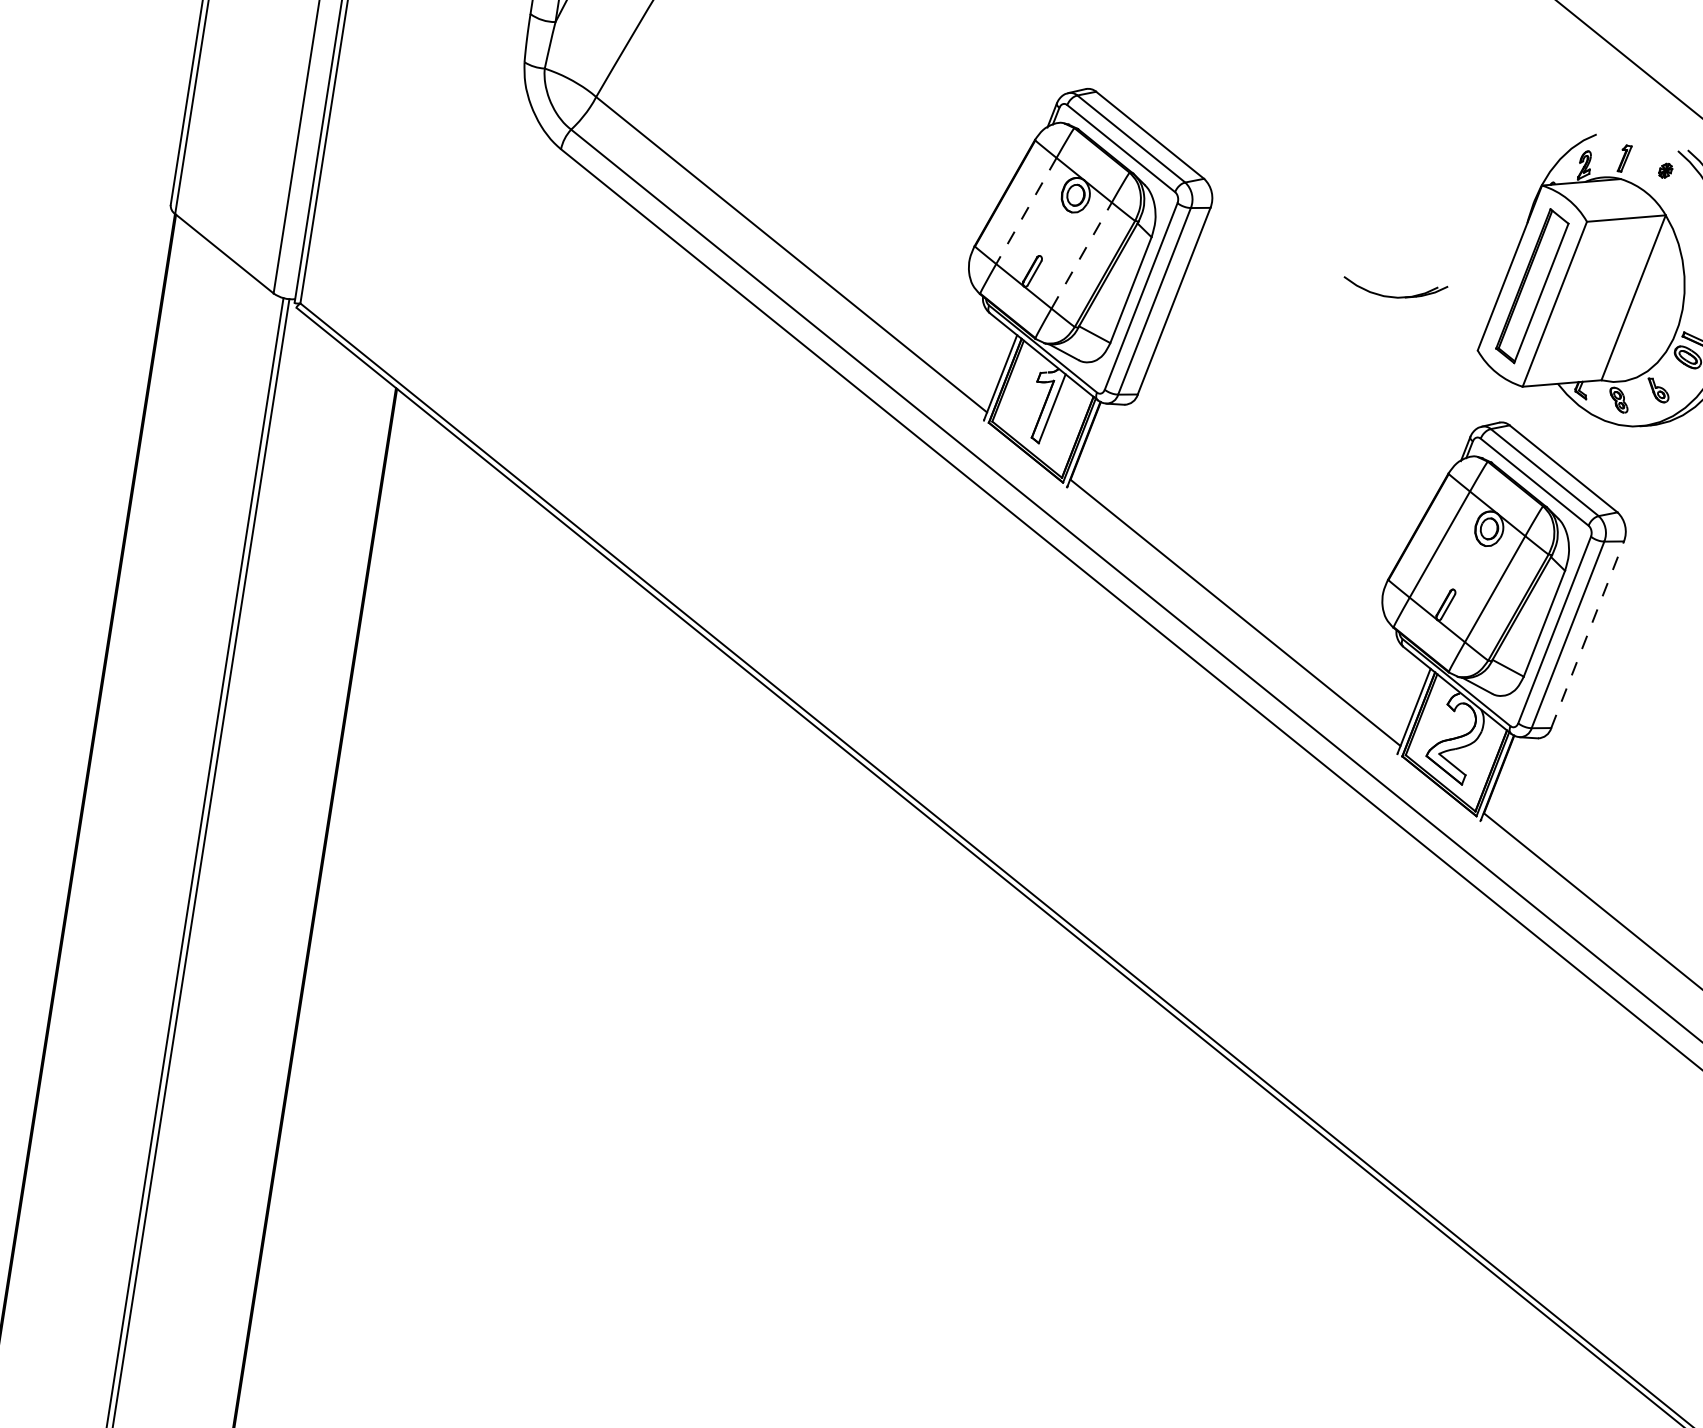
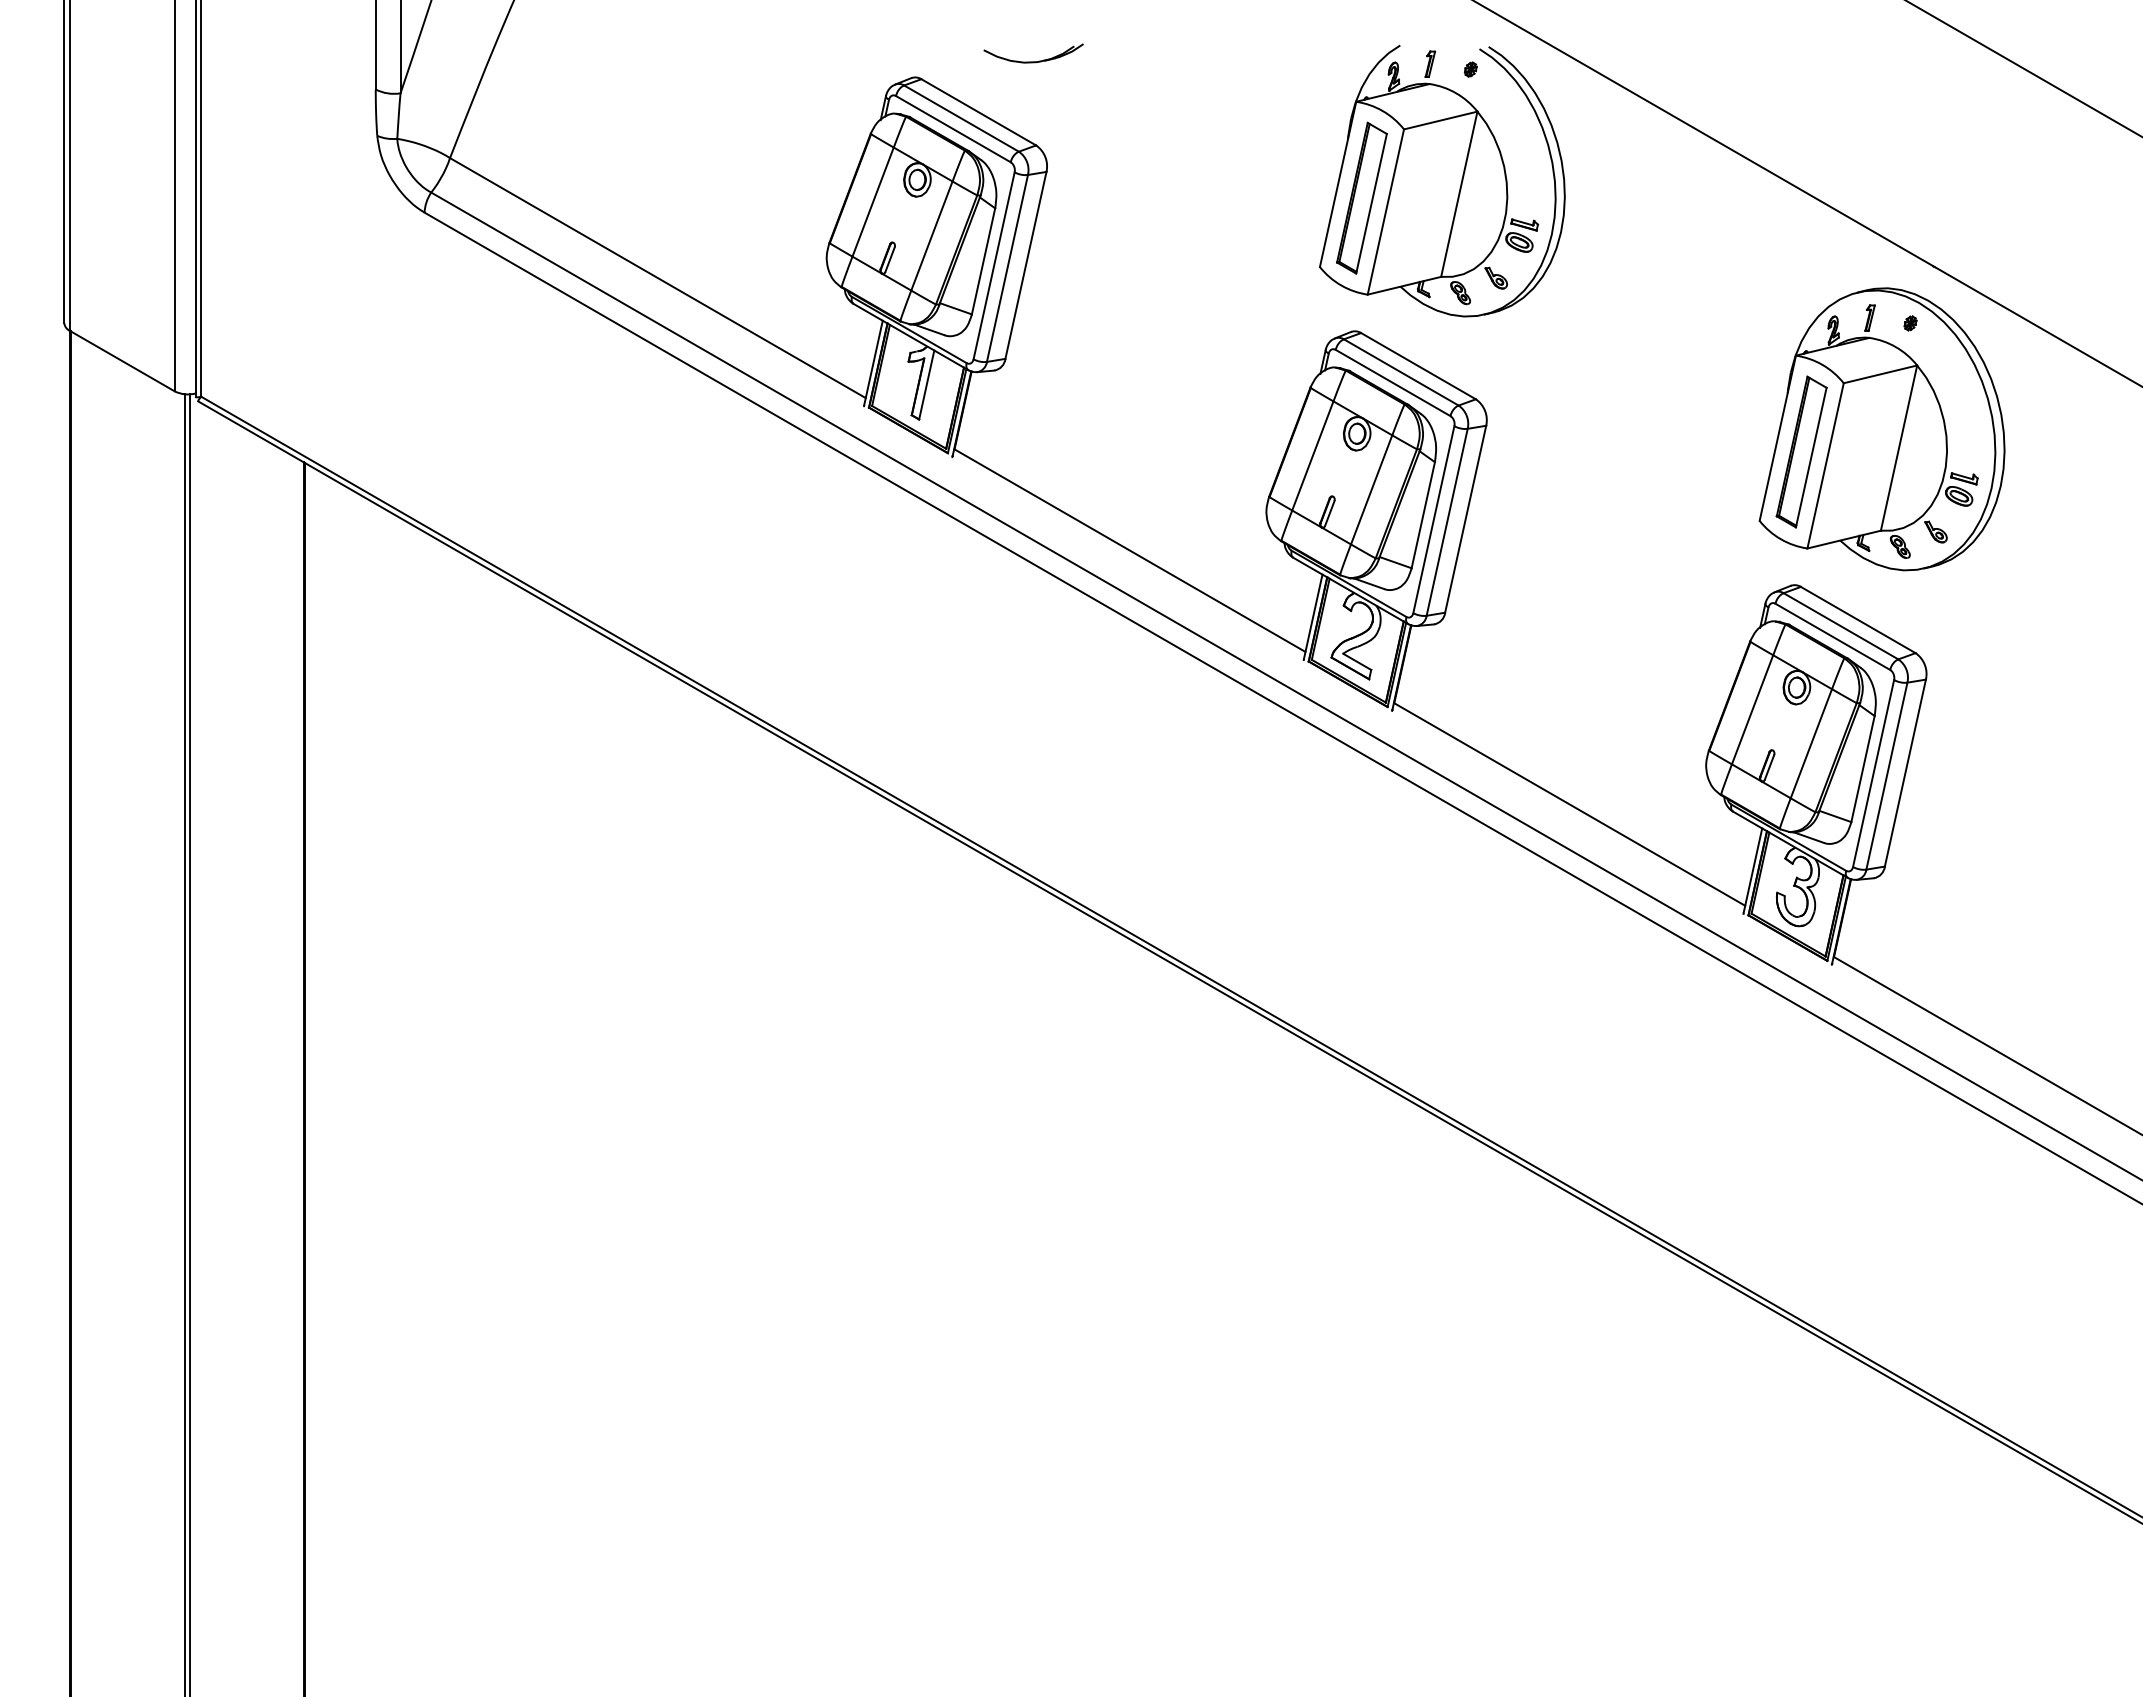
line: (1025, 211) -> (872, 202), dashed -> solid
line: (1082, 255) -> (932, 235), dashed -> solid
part: (1393, 296) -> (1033, 61), moved
line: (1587, 634) -> (1465, 519), dashed -> solid

